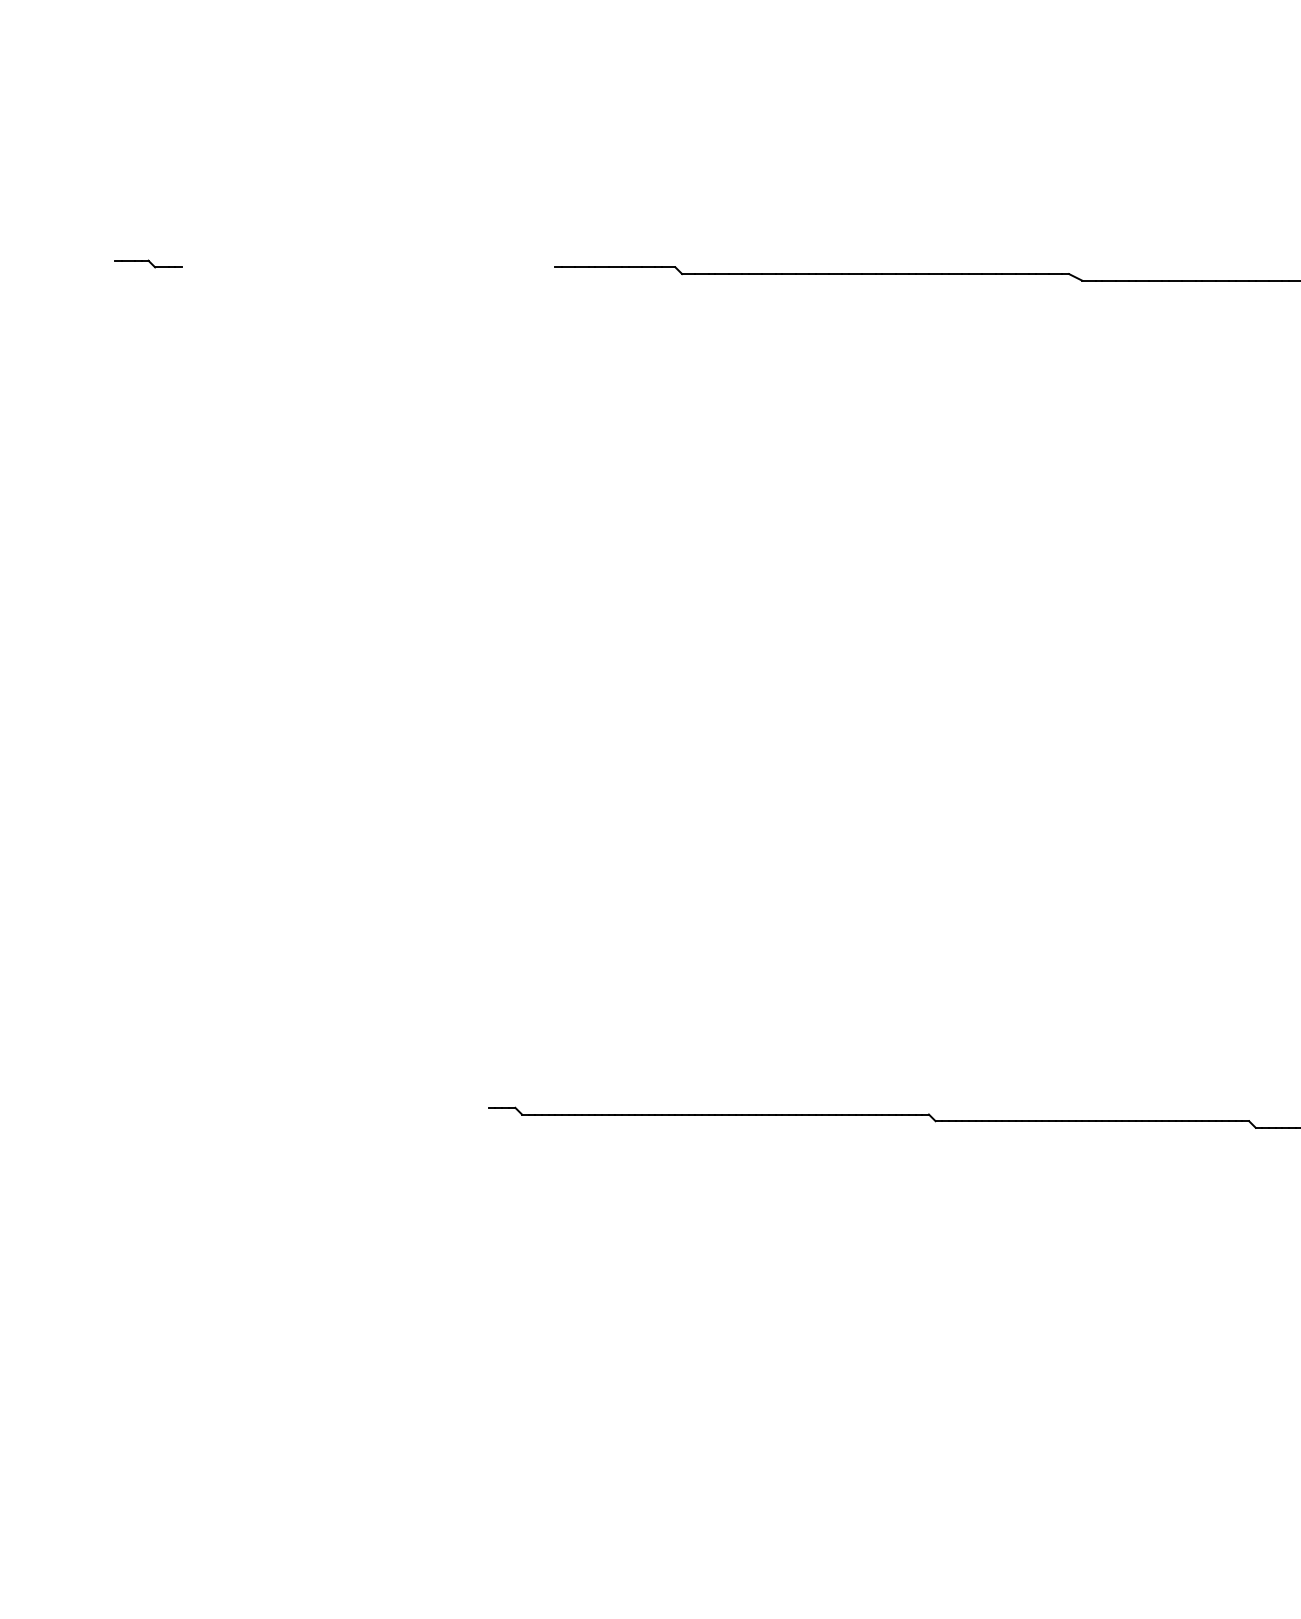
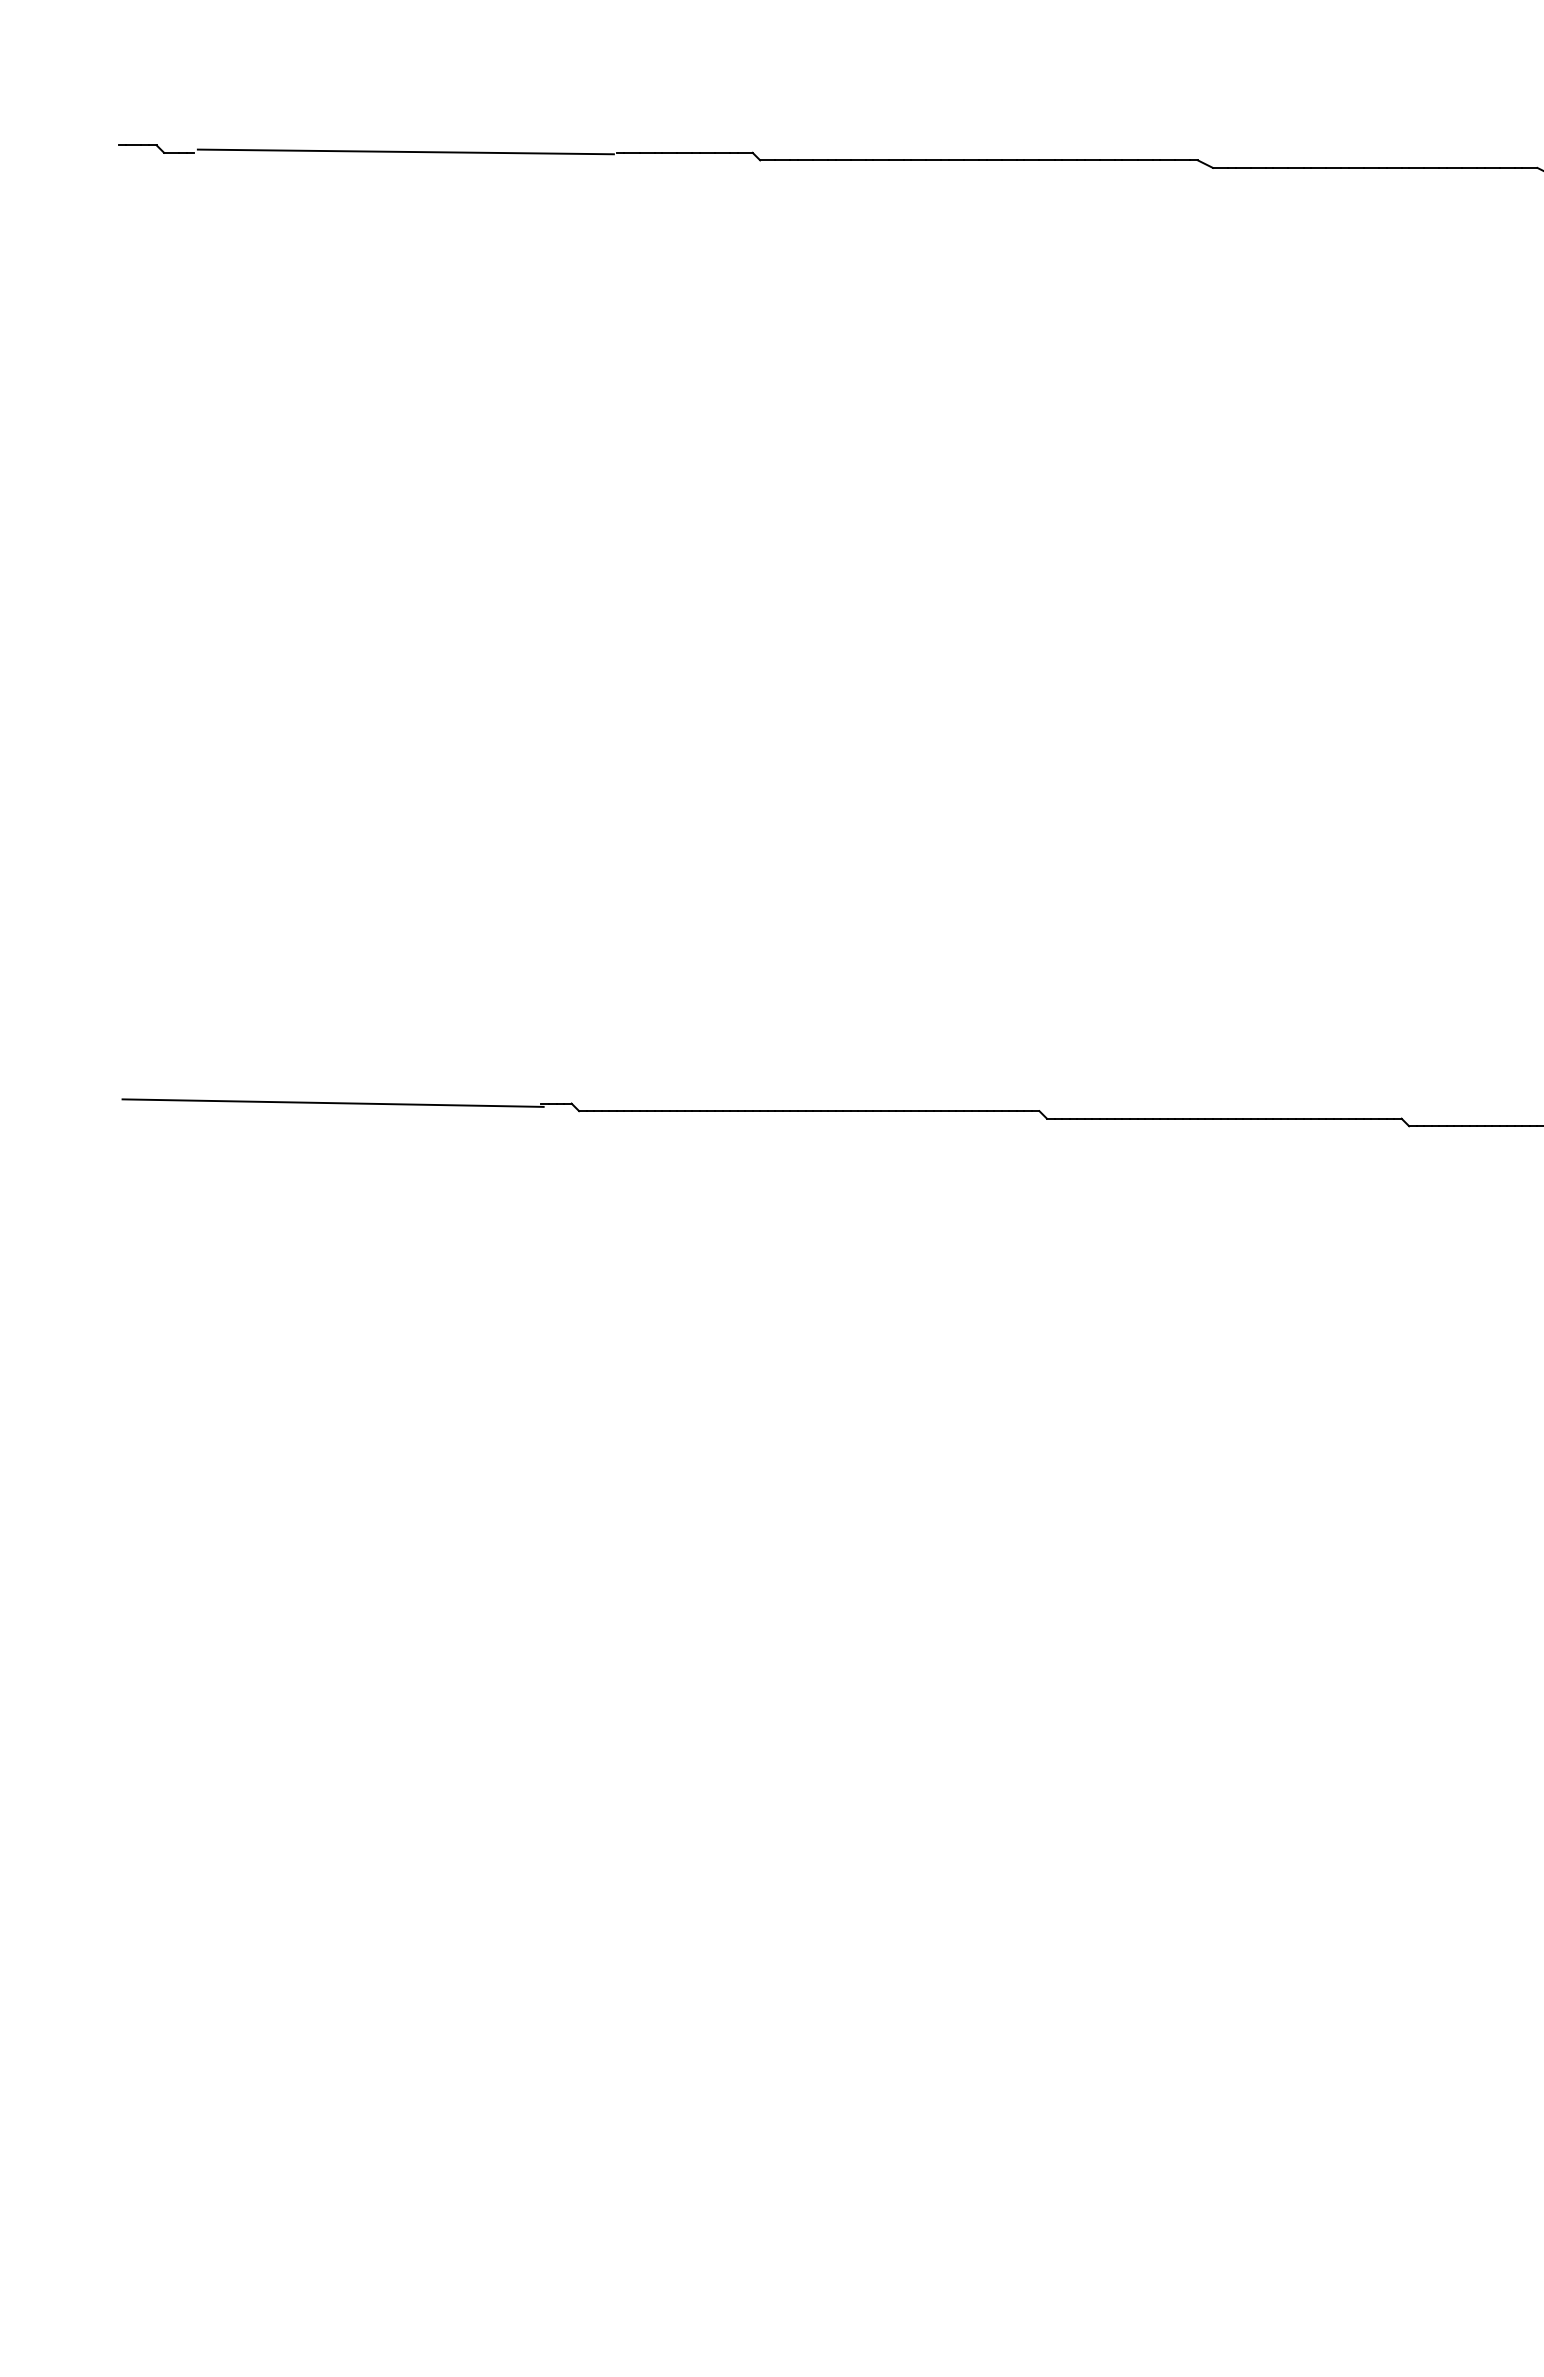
line: (368, 266) -> (405, 151), added
line: (304, 1106) -> (332, 1102), added

